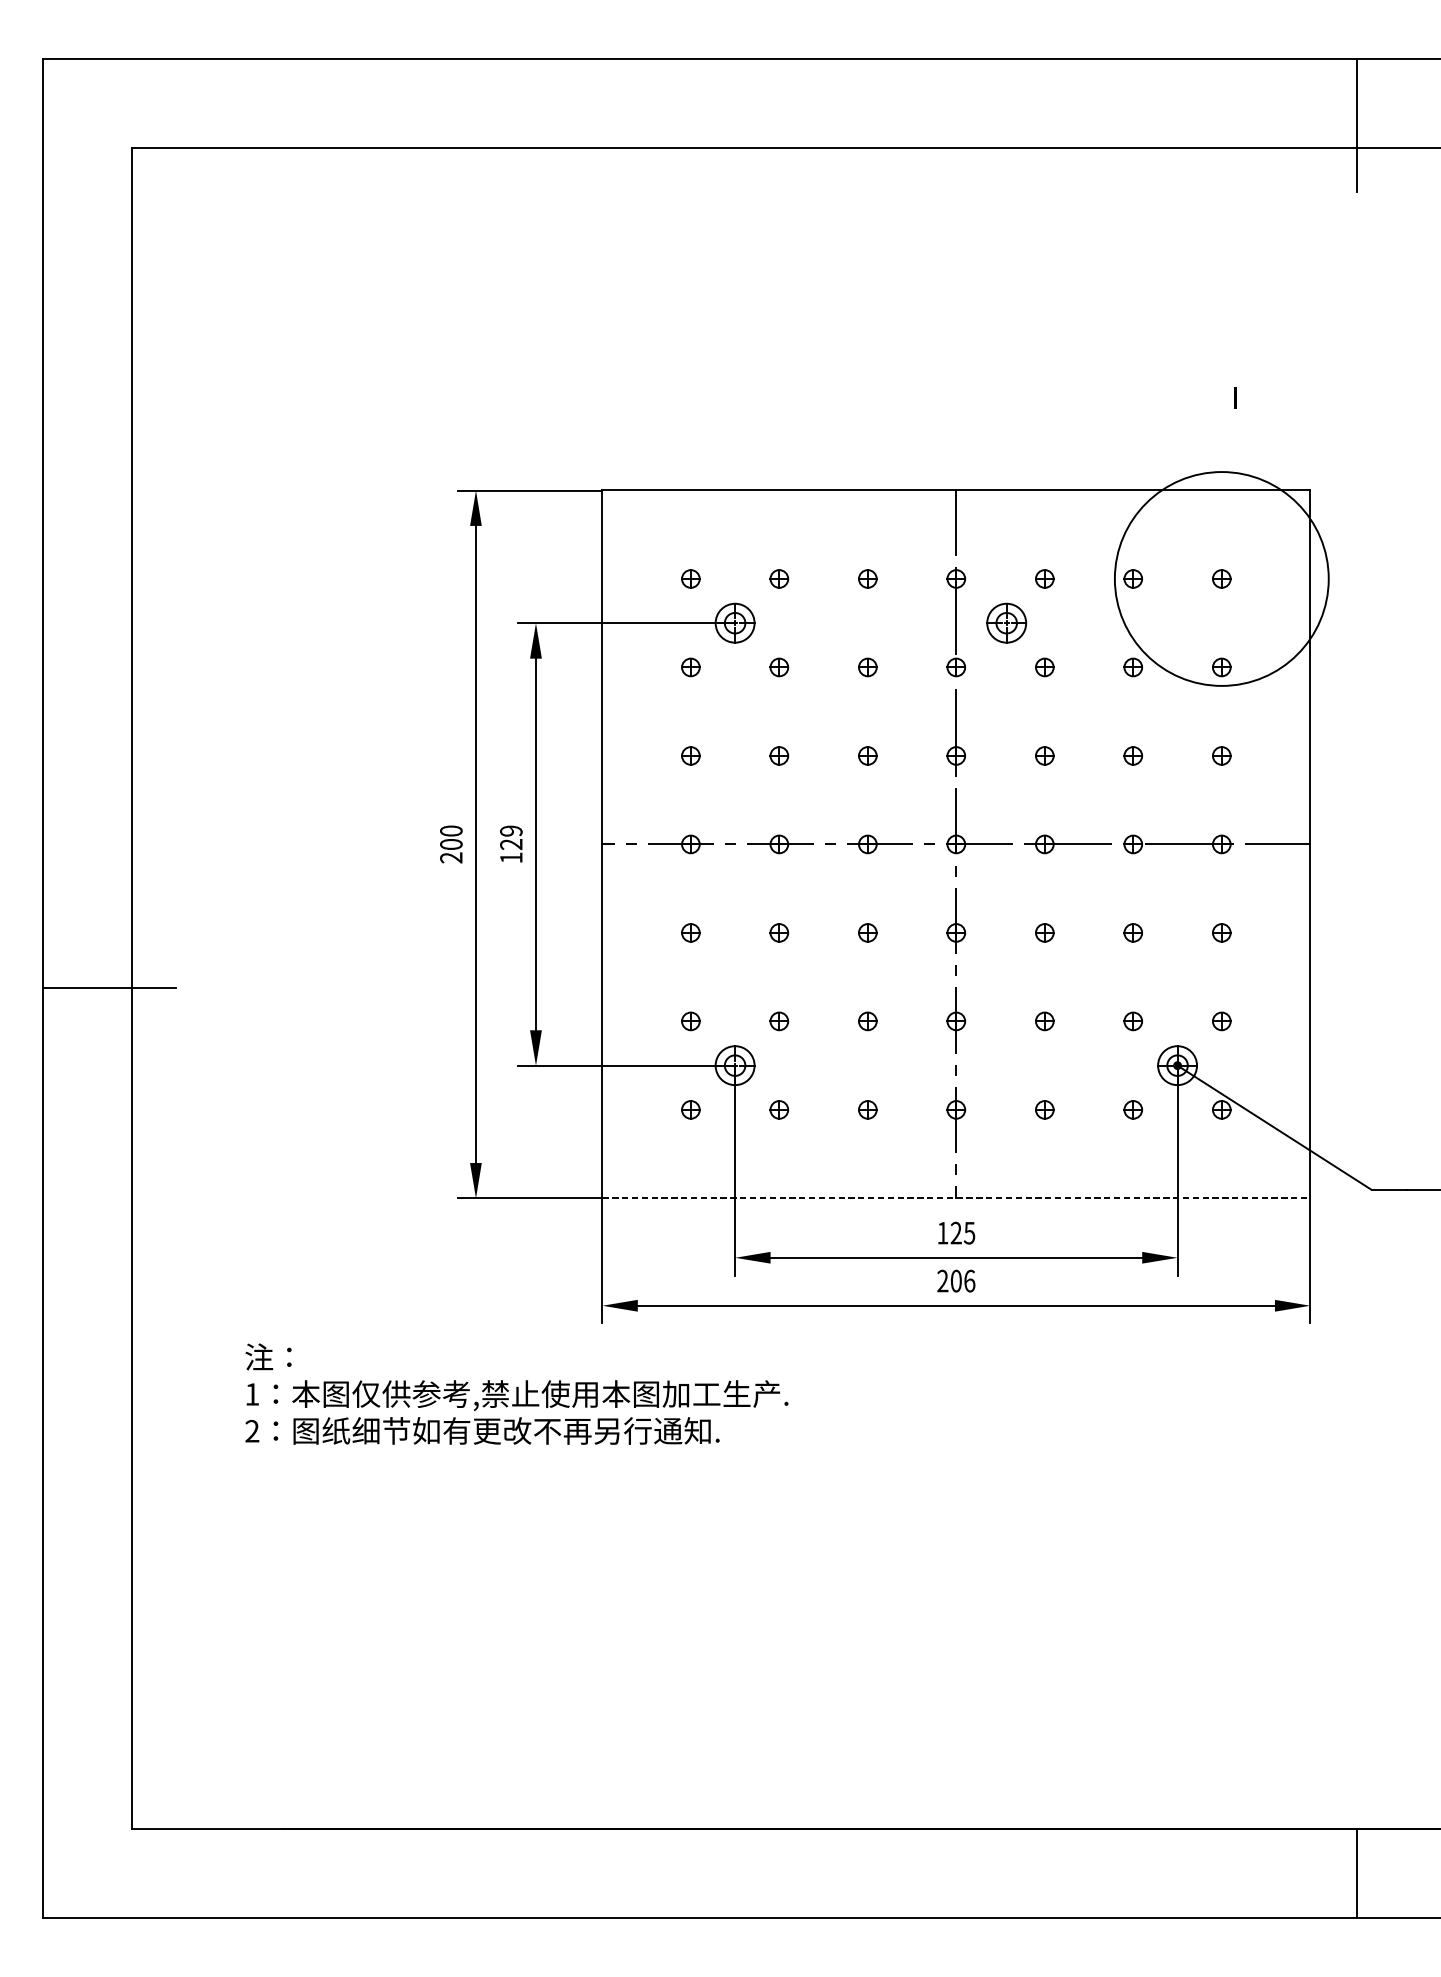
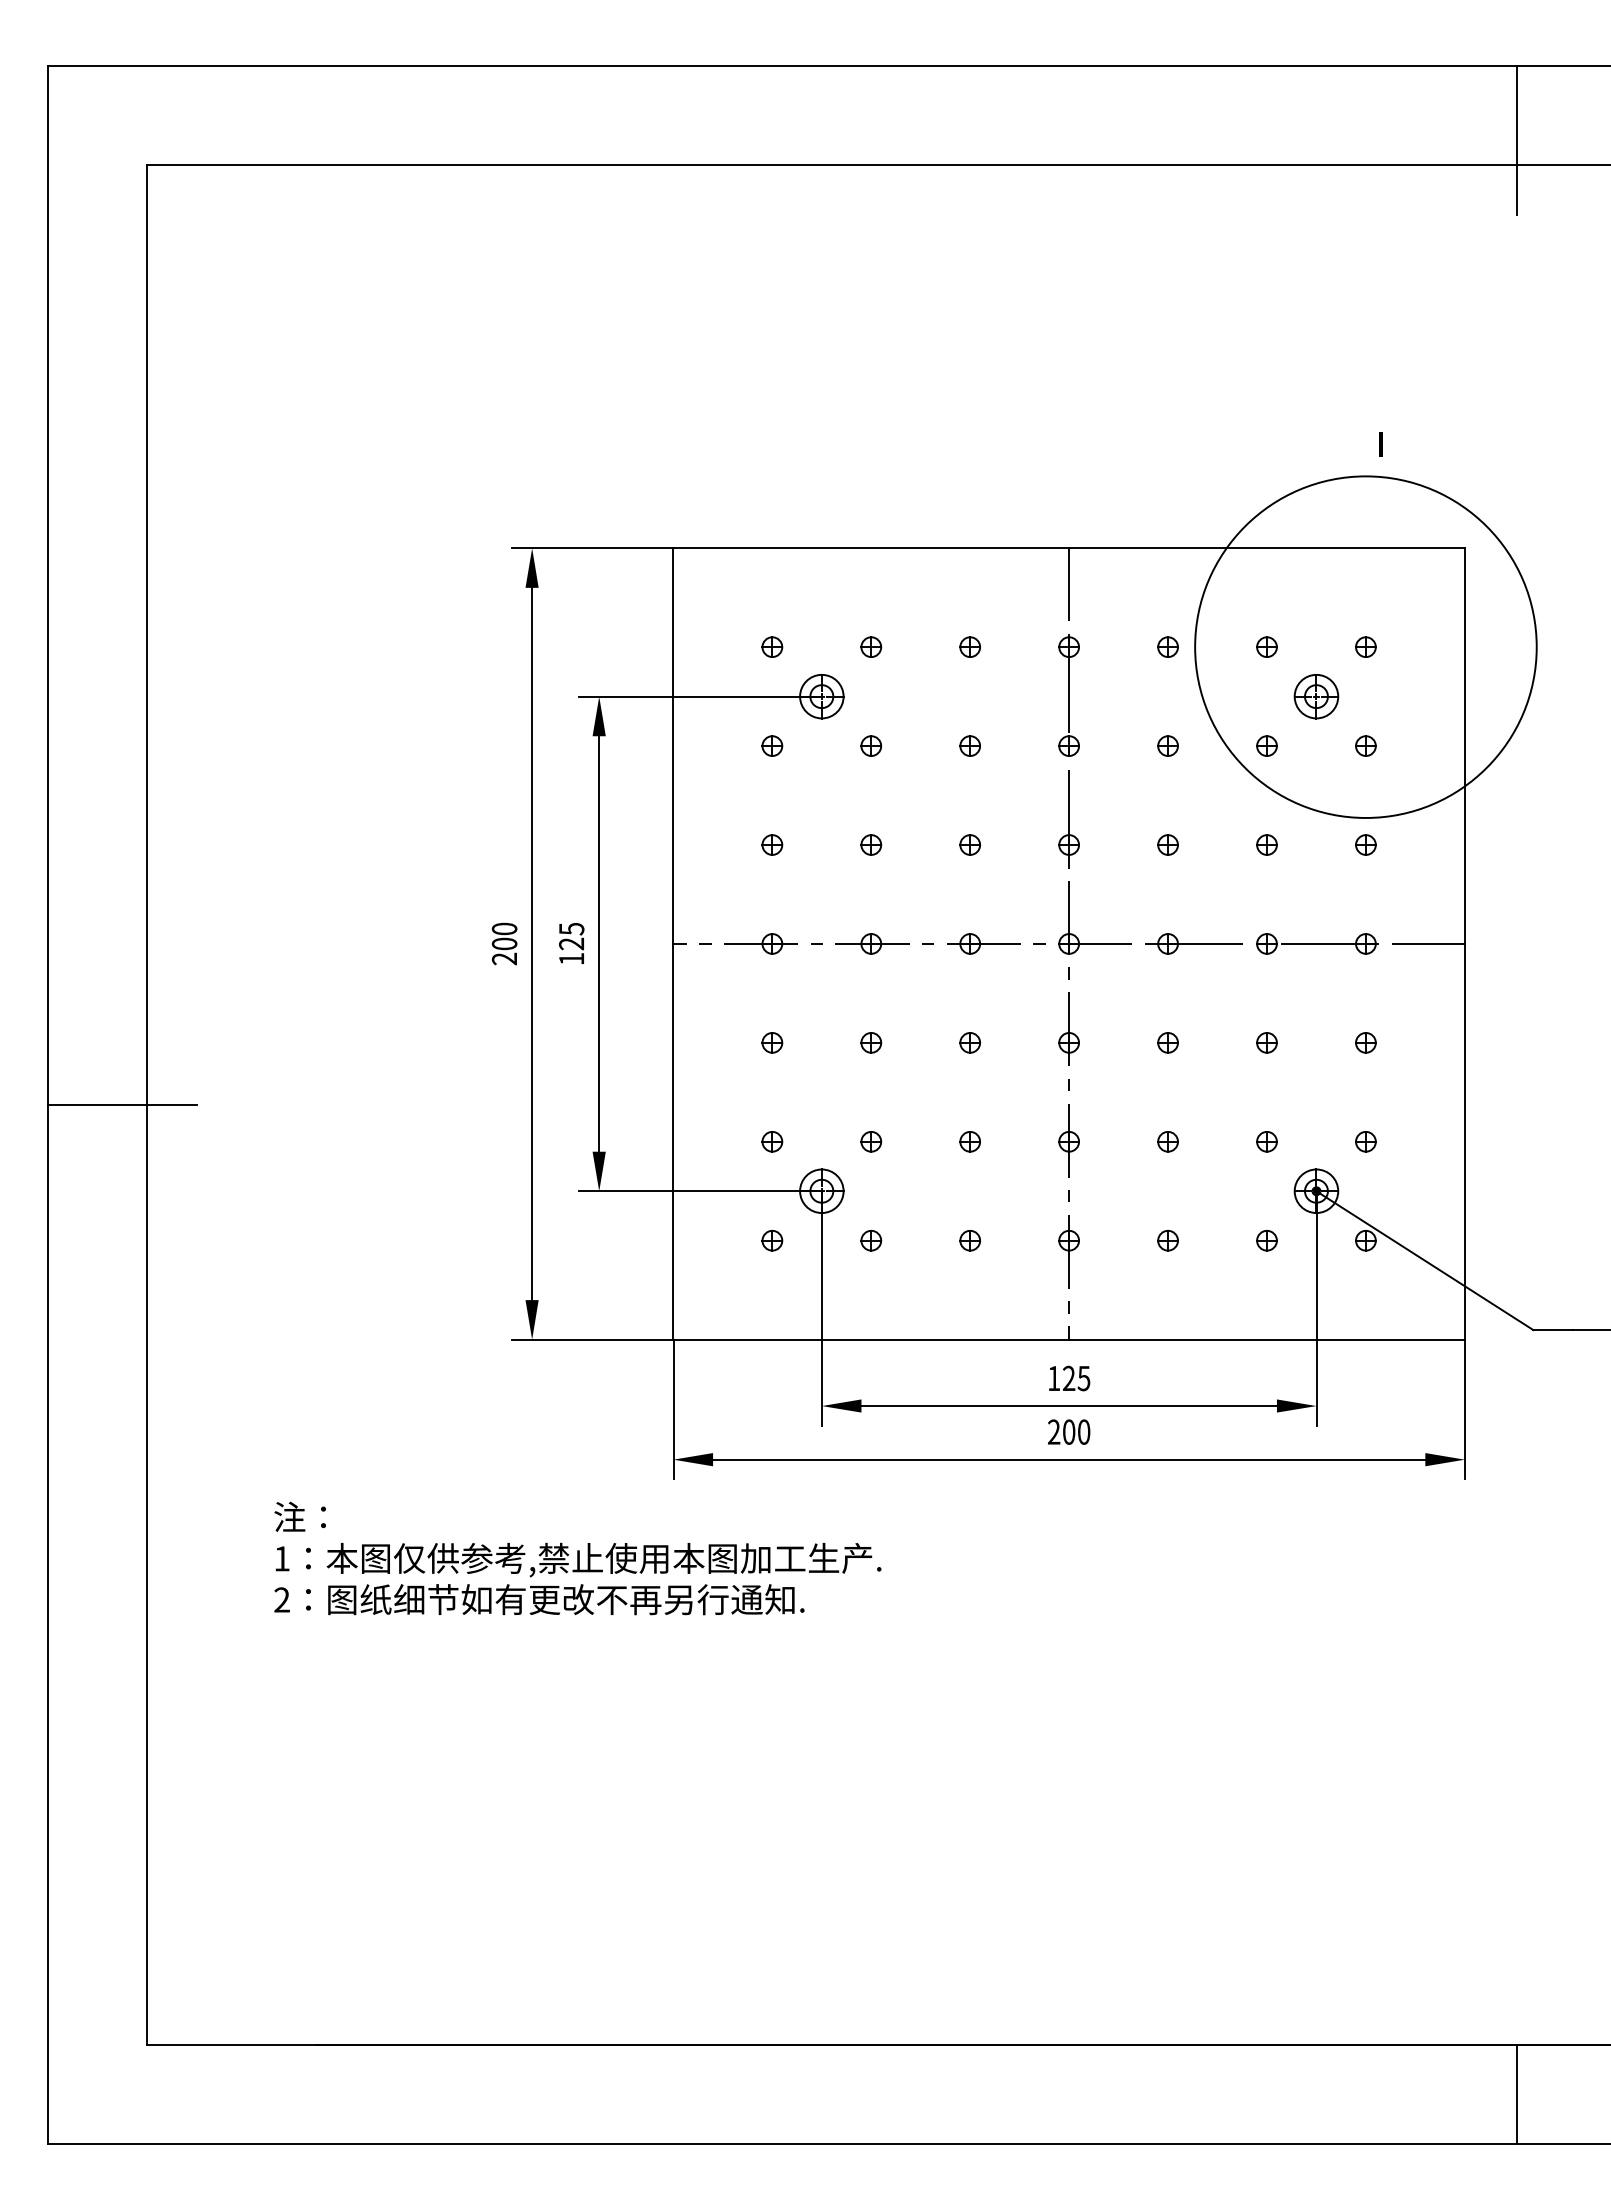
circle: (1221, 578) -> (1365, 646), size x1.43
part: (1006, 623) -> (1316, 696), moved
text: (511, 831) -> (571, 929), 129 -> 125
line: (956, 1198) -> (1069, 1339), dashed -> solid
text: (970, 1280) -> (1084, 1431), 206 -> 200

